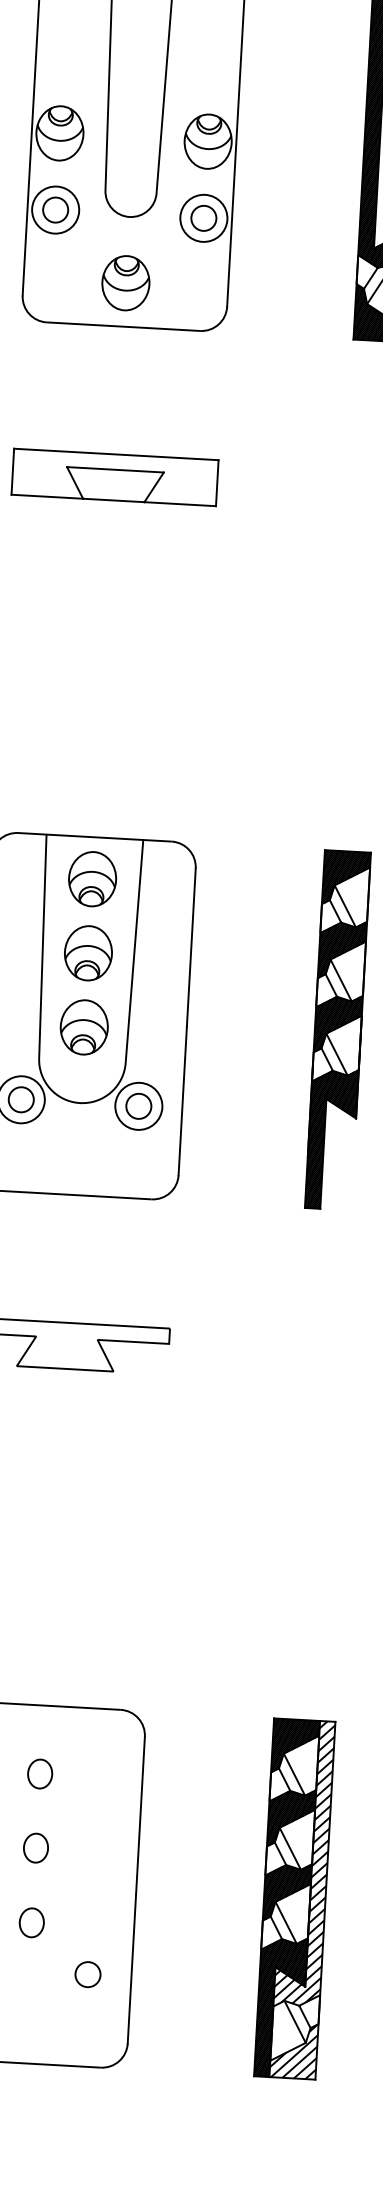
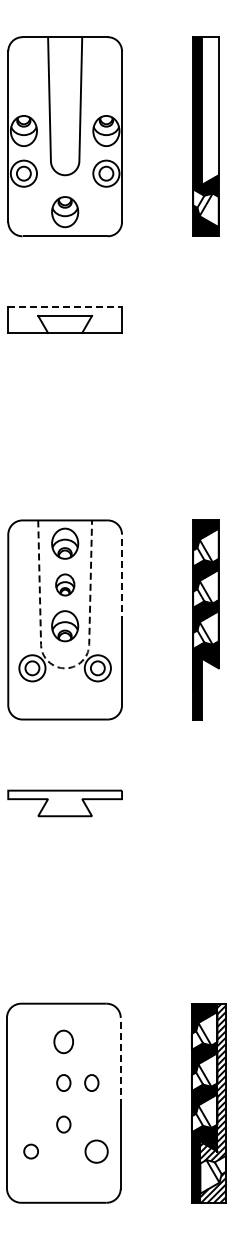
line: (116, 454) -> (65, 307), solid -> dashed
line: (192, 947) -> (122, 578), solid -> dashed
part: (89, 952) -> (65, 584), size x0.7
line: (80, 1103) -> (65, 668), solid -> dashed
part: (39, 1773) -> (63, 1041), size x1.4
line: (140, 1815) -> (120, 1061), solid -> dashed
part: (85, 1849) -> (91, 1082), added
circle: (87, 1974) -> (96, 1151), size x1.6

